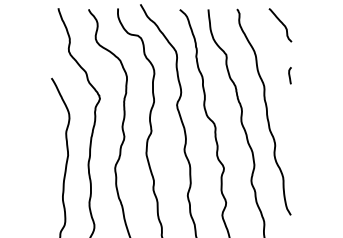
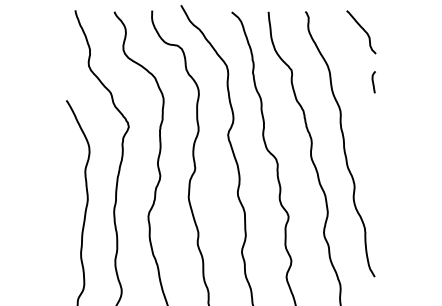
curve: (289, 75) -> (373, 82), moved

